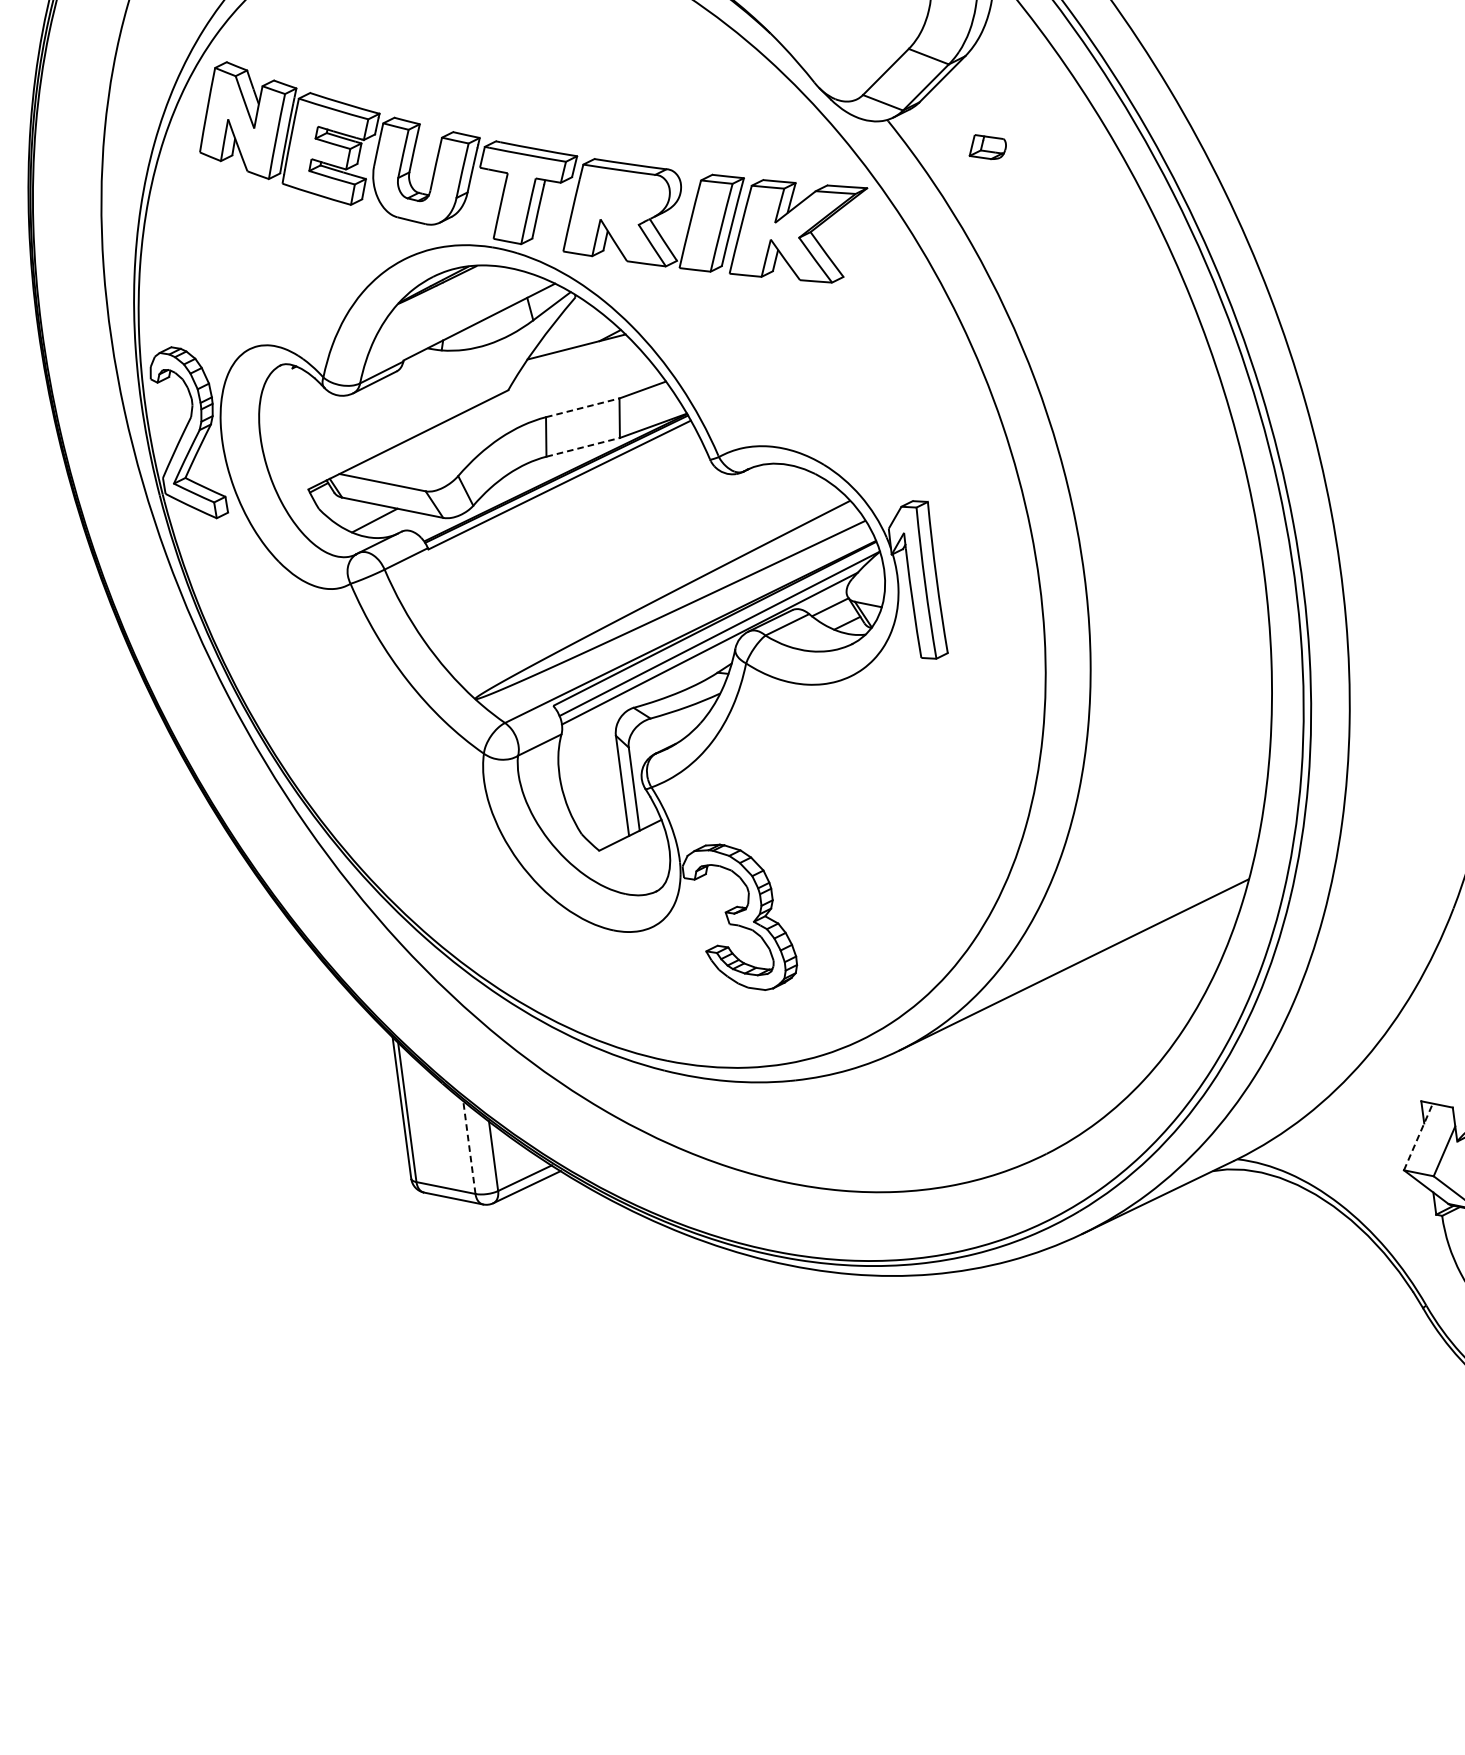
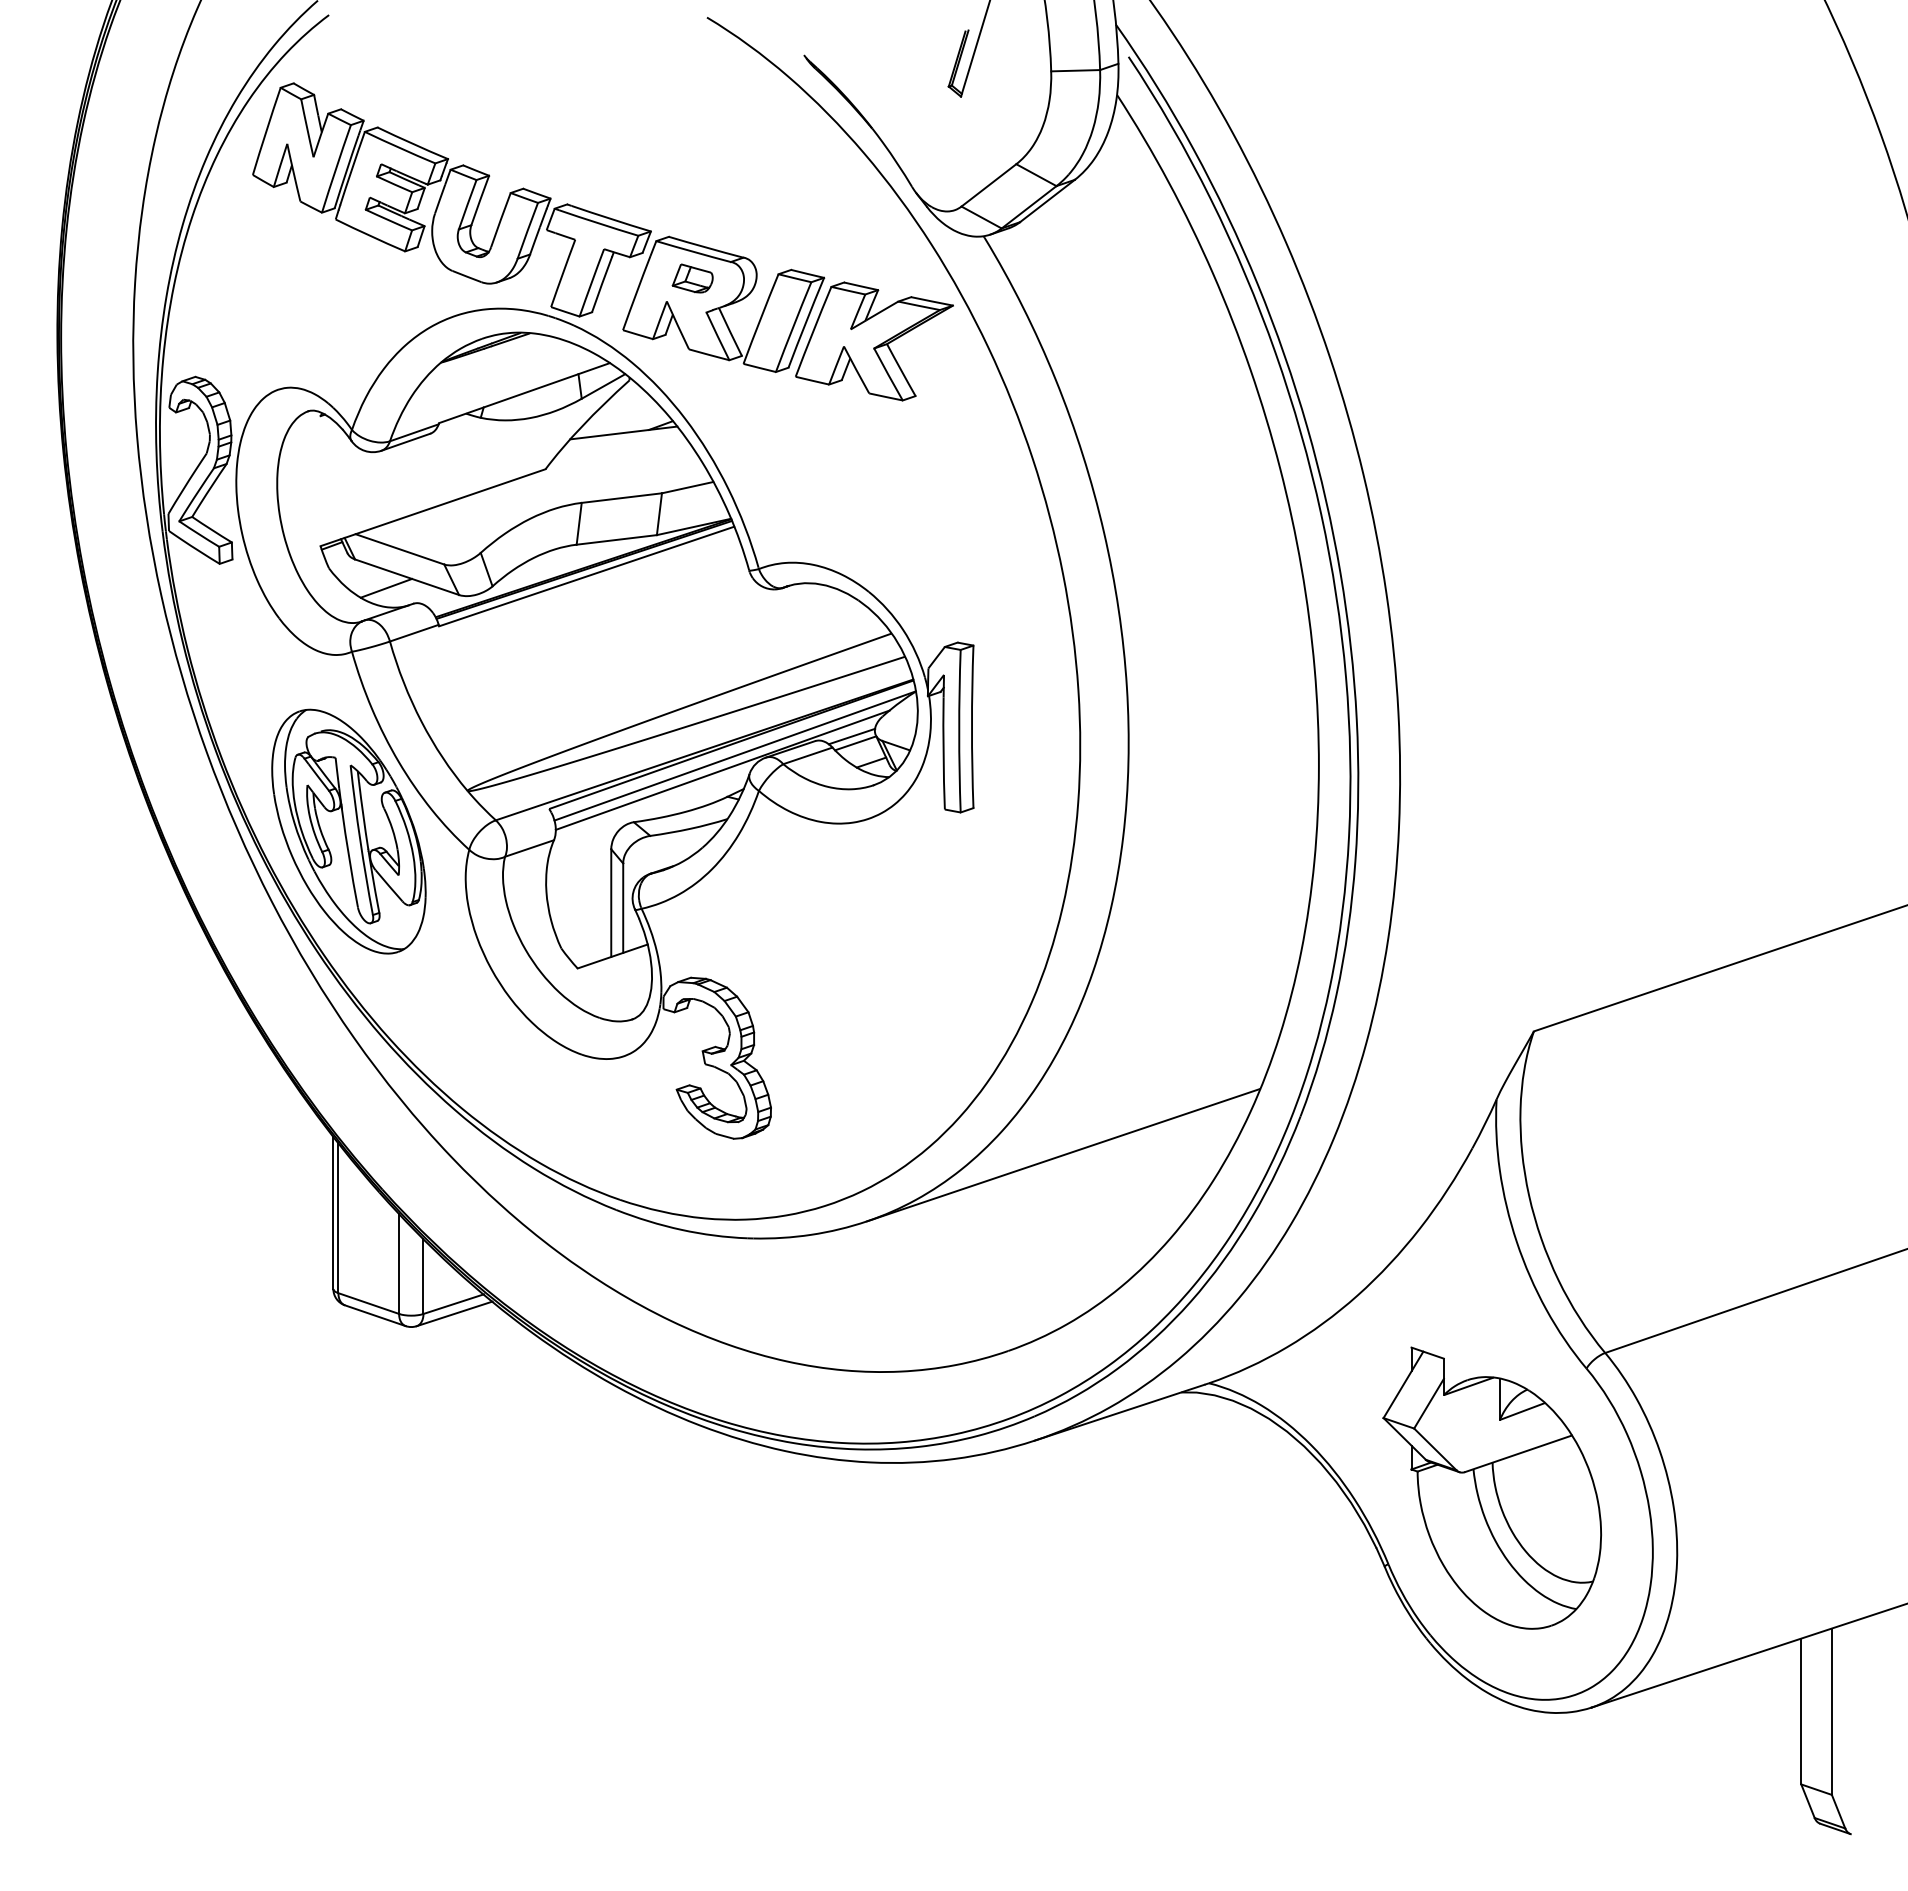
part: (987, 146) -> (692, 278), moved
line: (583, 408) -> (622, 498), dashed -> solid
line: (583, 446) -> (617, 539), dashed -> solid
line: (825, 601) -> (851, 736), added
part: (369, 751) -> (348, 831), added
line: (1418, 1136) -> (1403, 1384), dashed -> solid
line: (469, 1147) -> (399, 1263), dashed -> solid

